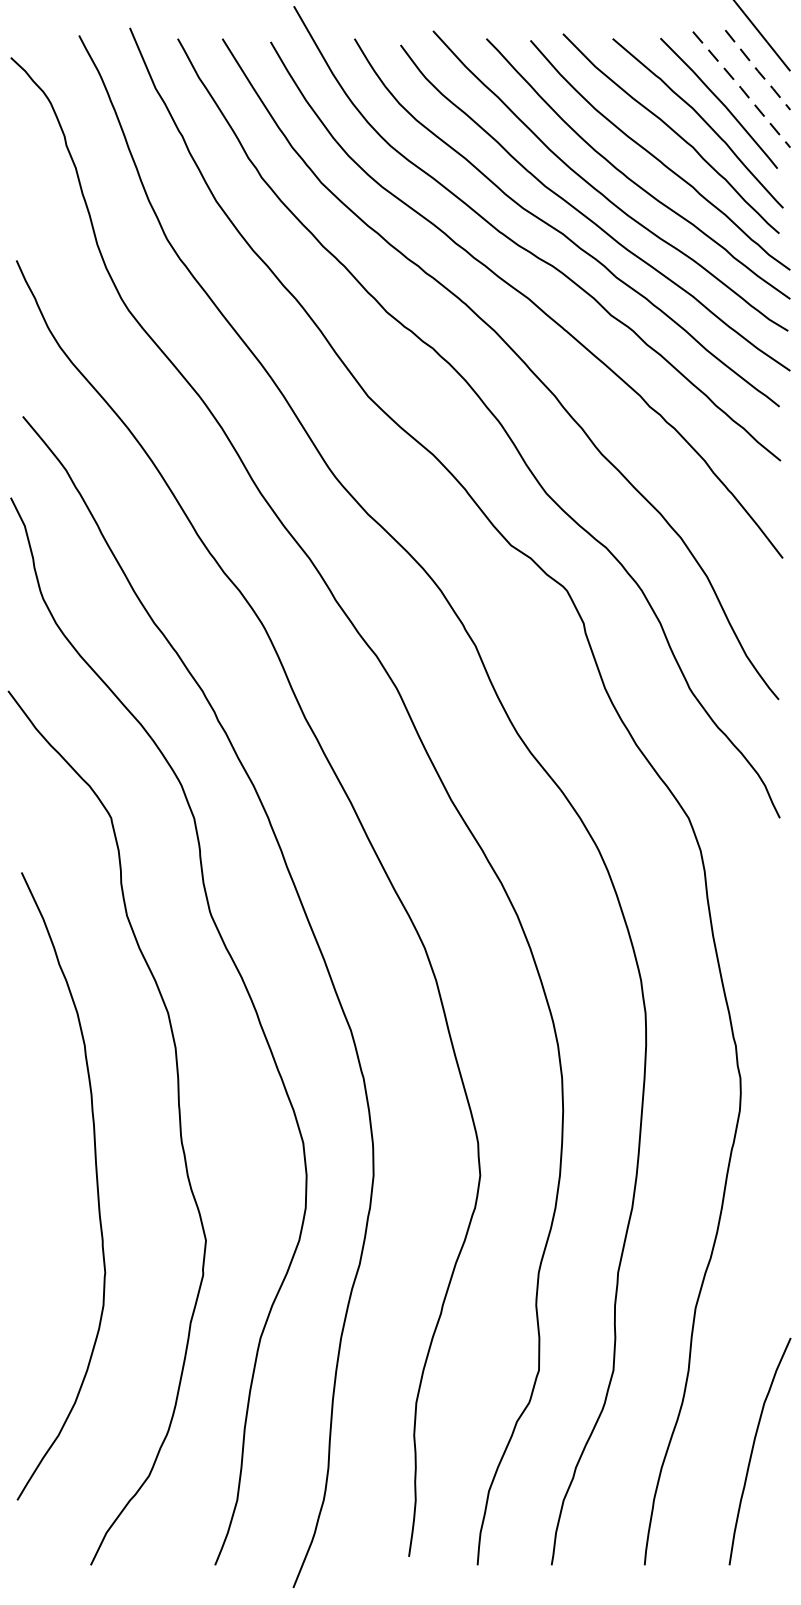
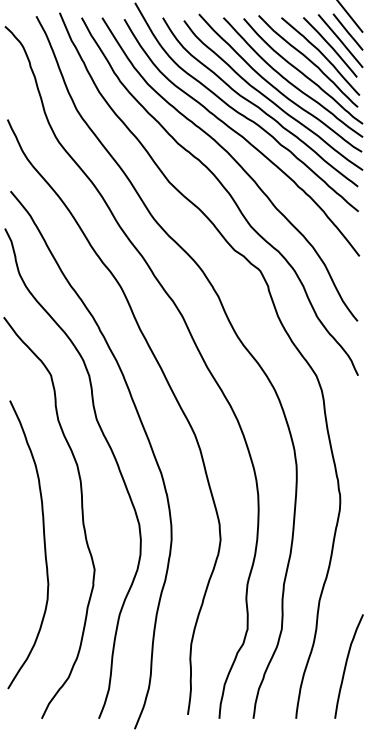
line: (758, 70) -> (348, 32), dashed -> solid
line: (741, 90) -> (340, 41), dashed -> solid

